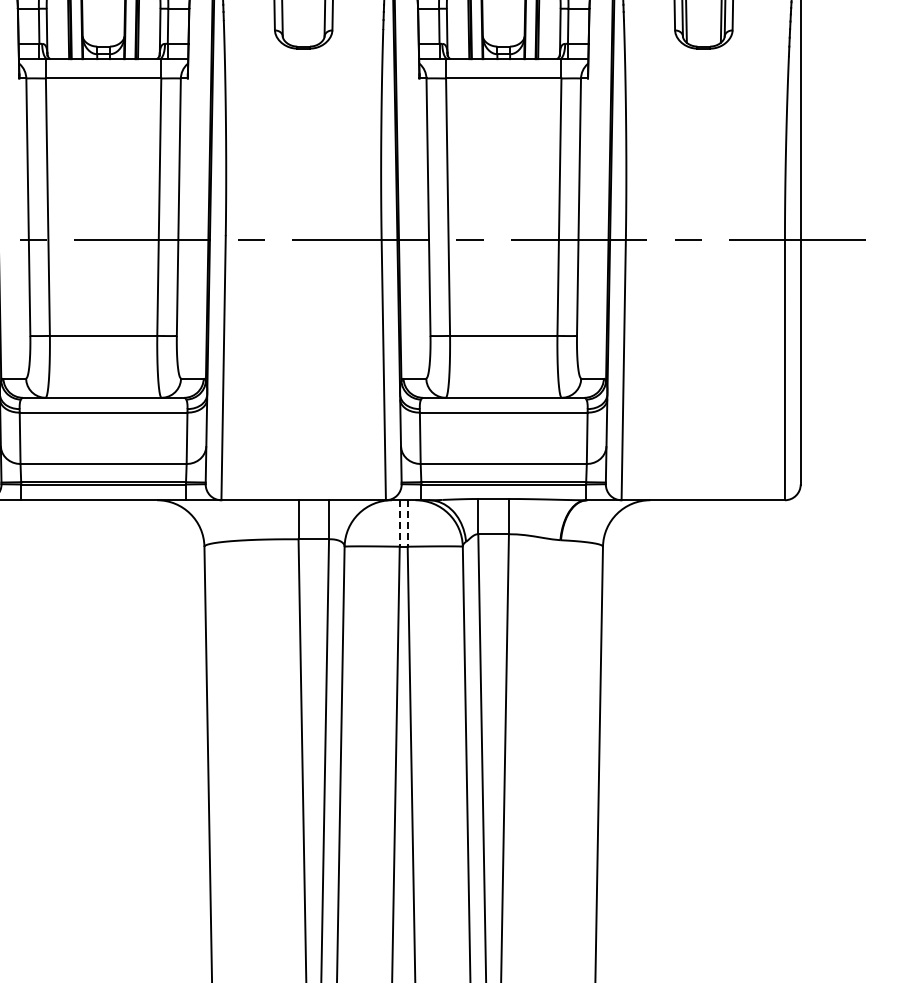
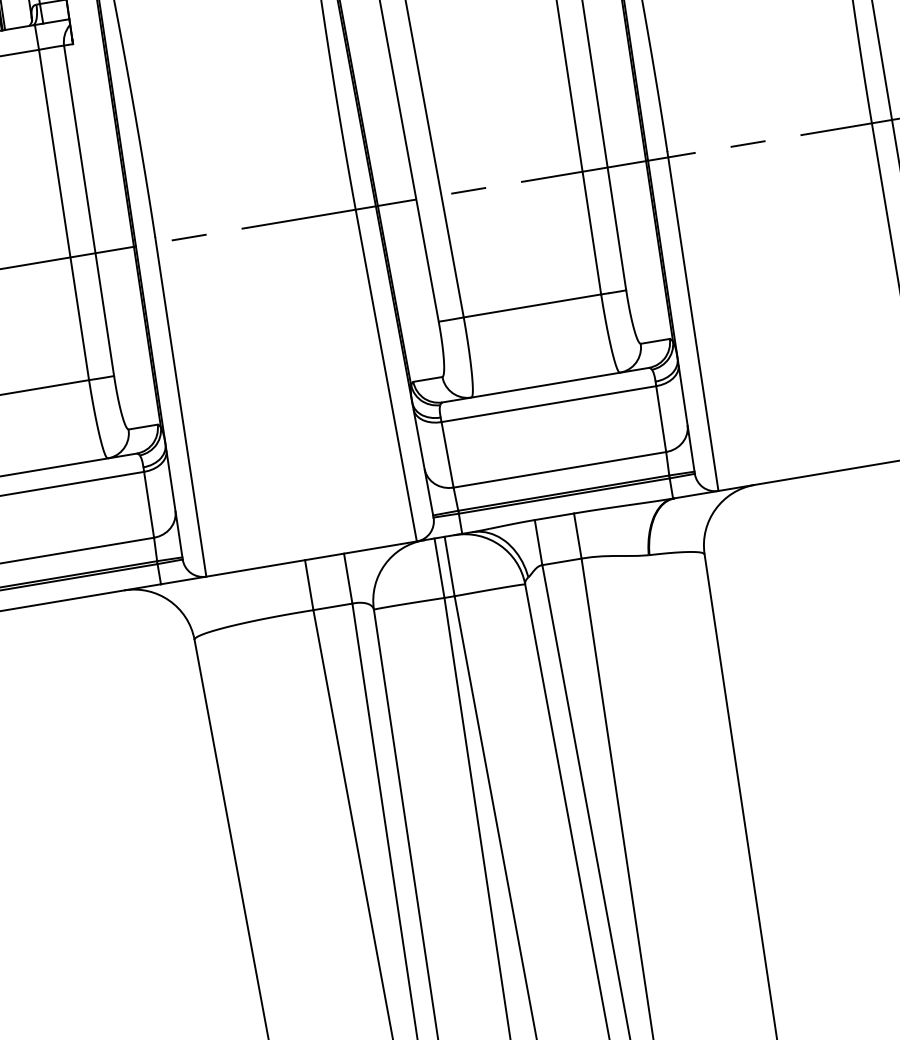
line: (399, 523) -> (439, 568), dashed -> solid
line: (407, 523) -> (449, 566), dashed -> solid

